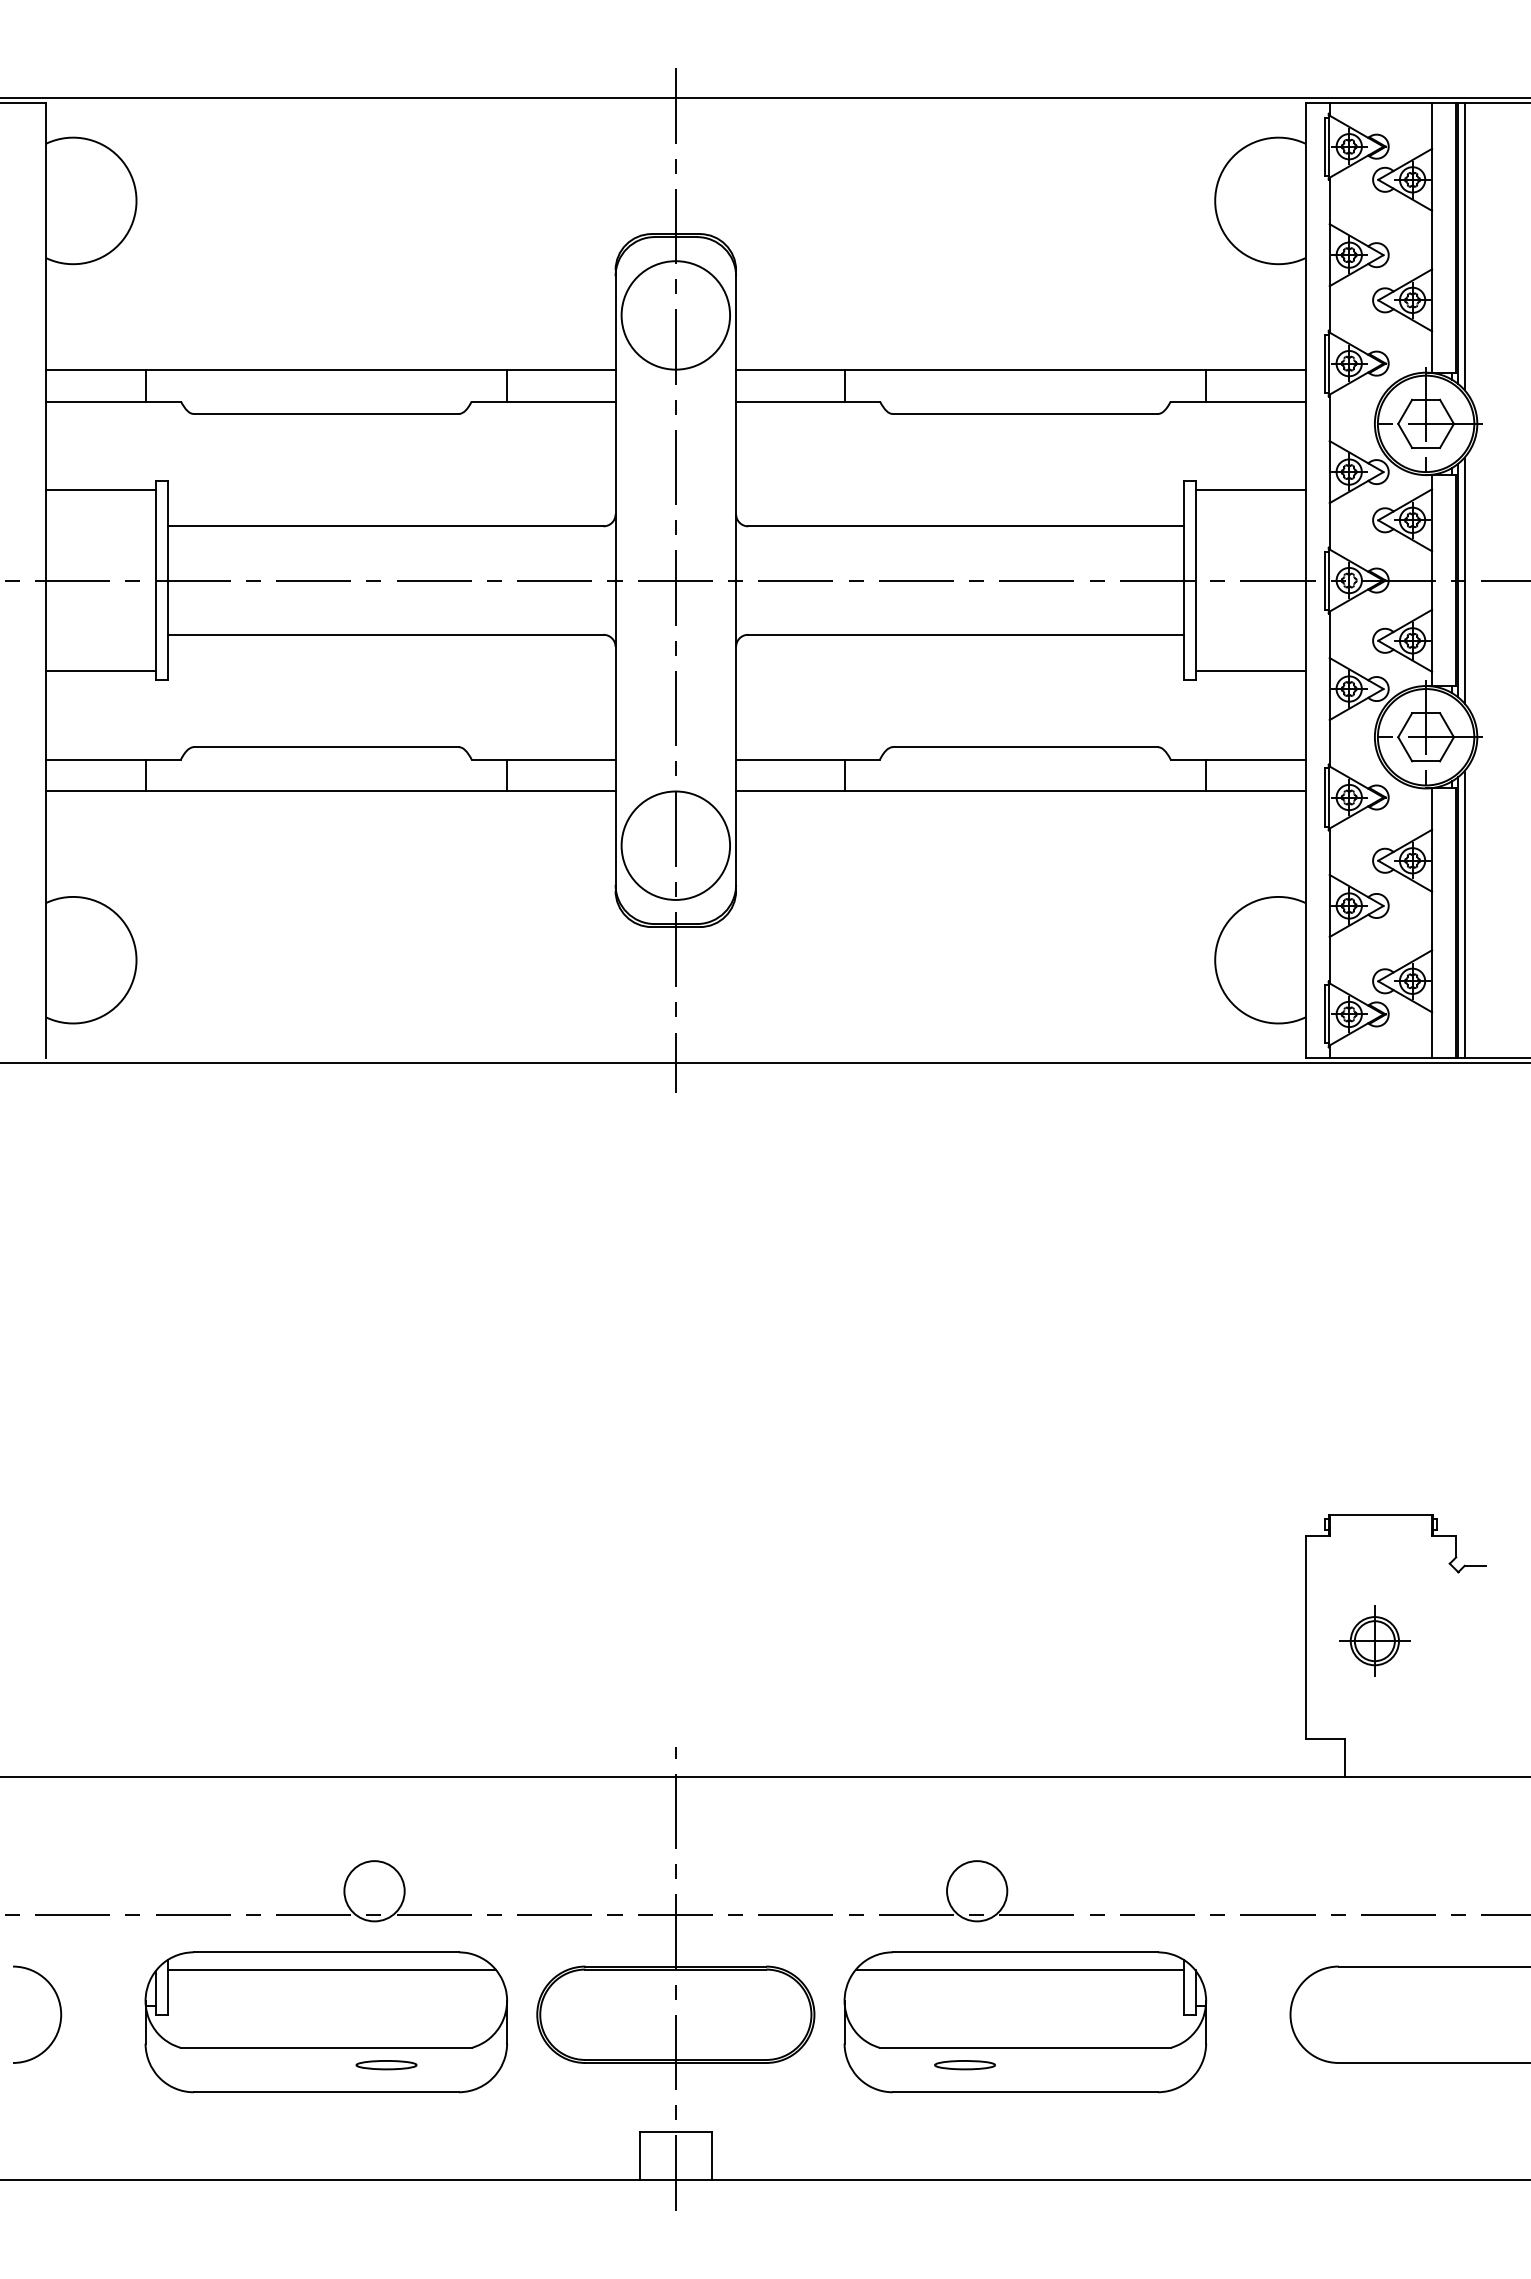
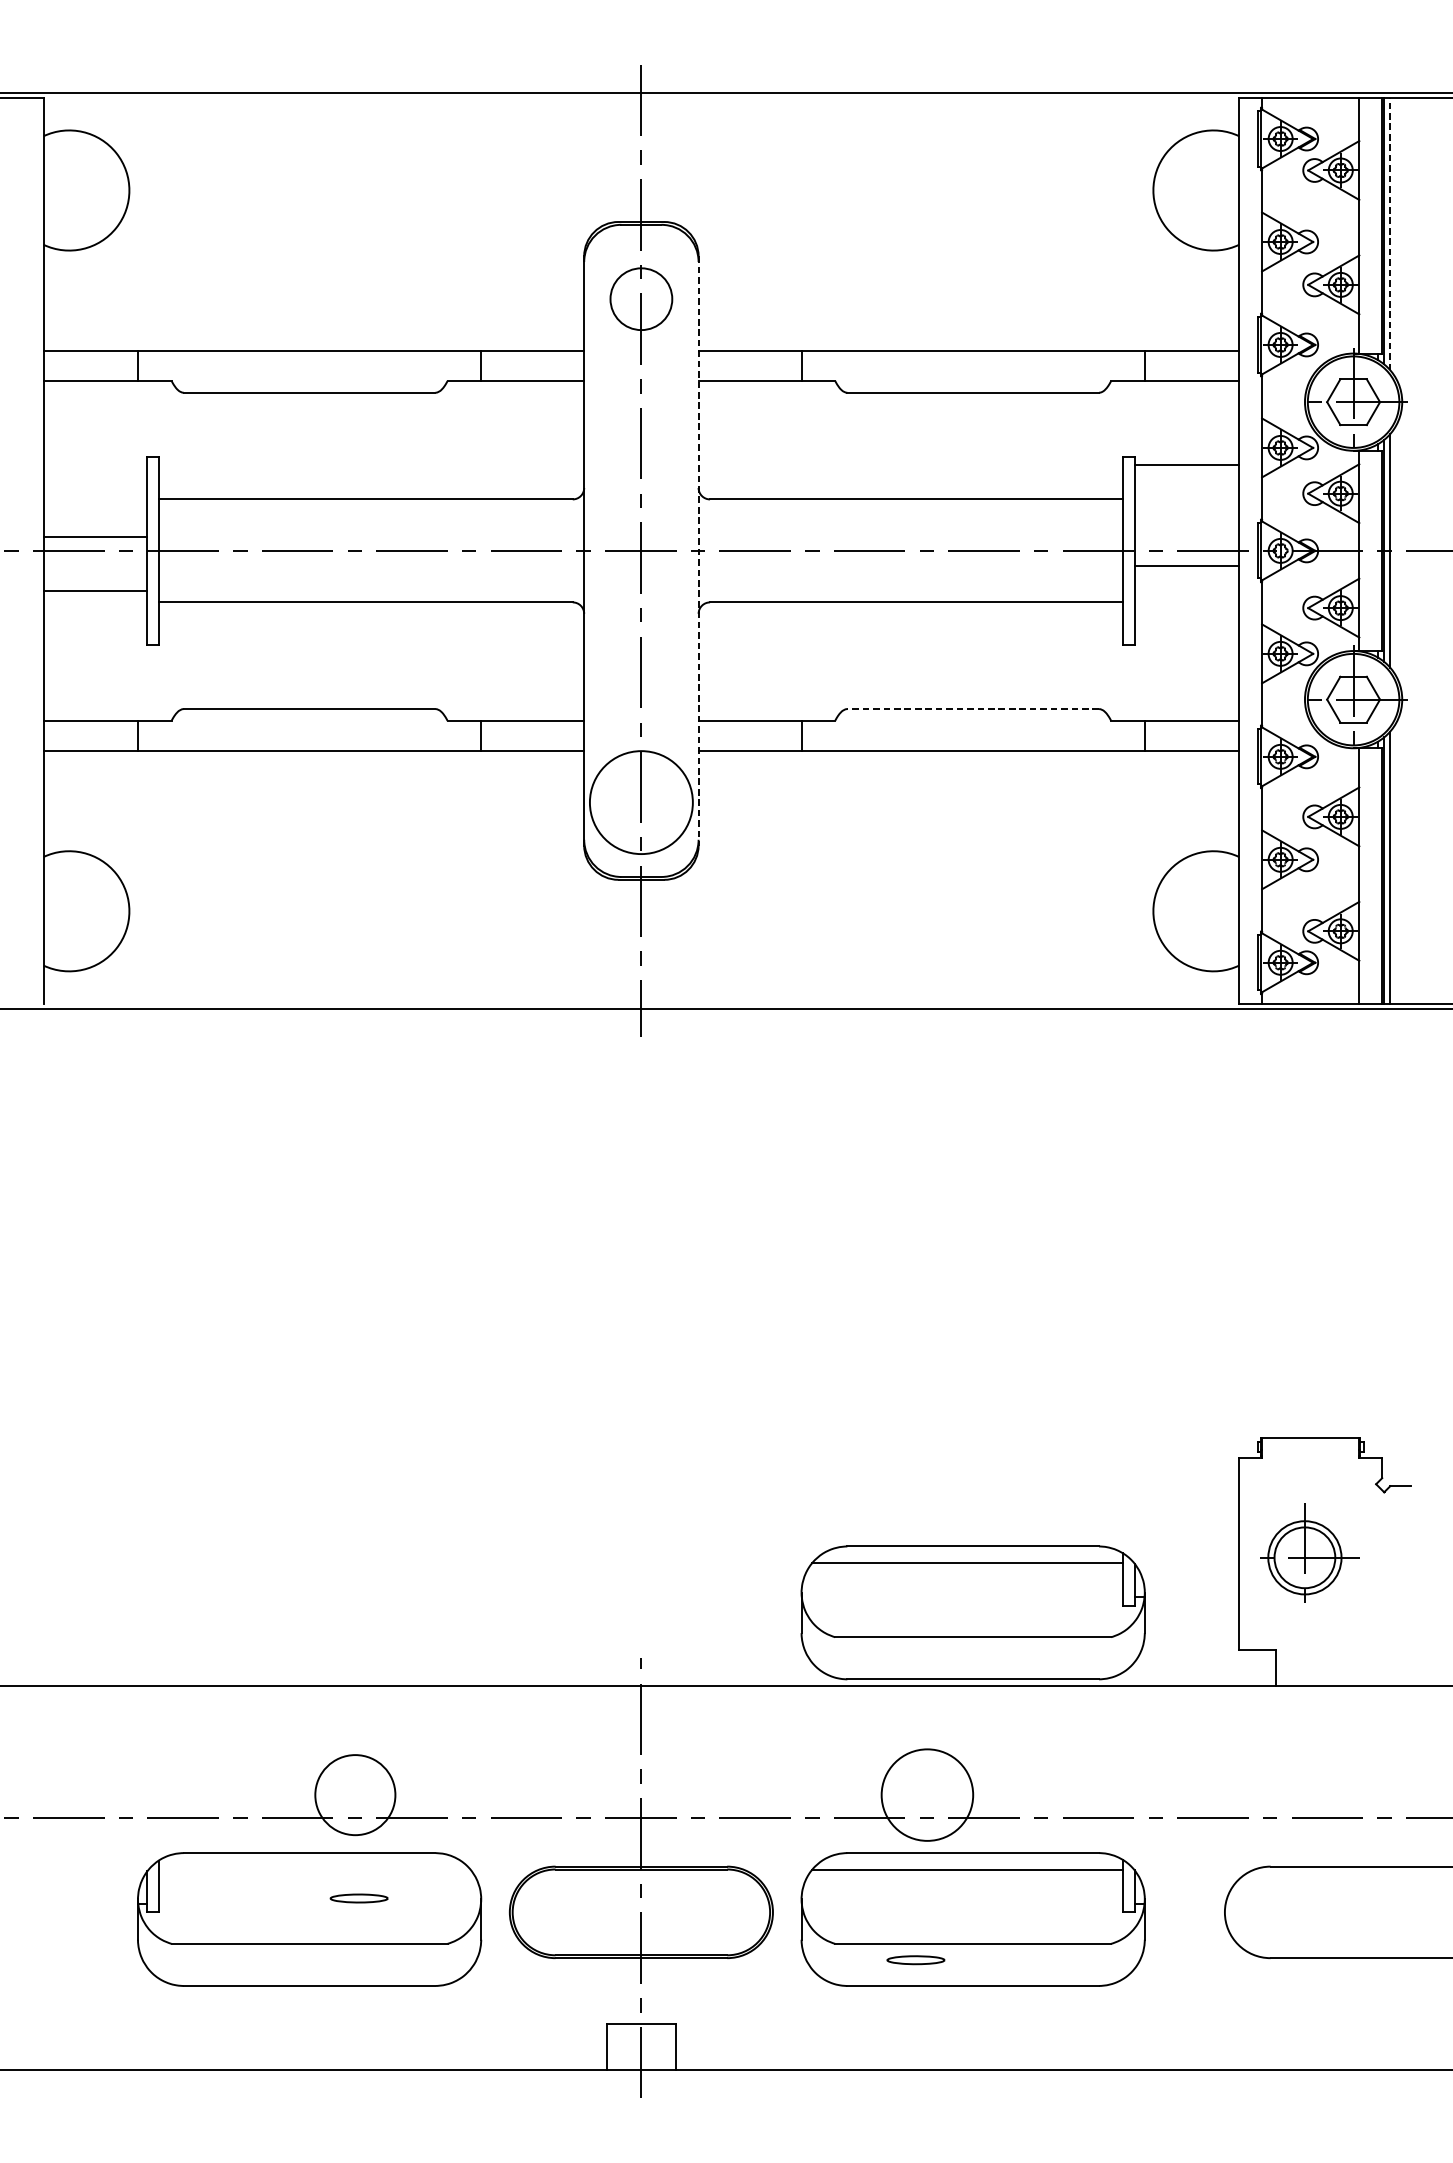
line: (1464, 246) -> (1390, 233), solid -> dashed
circle: (675, 315) -> (641, 299), size x0.6
line: (100, 490) -> (95, 537), moved
line: (736, 581) -> (698, 551), solid -> dashed
line: (100, 670) -> (95, 590), moved
line: (1250, 670) -> (1186, 565), moved
line: (1025, 747) -> (973, 709), solid -> dashed
part: (1374, 1640) -> (1304, 1557), size x1.6
part: (1025, 1699) -> (973, 1613), added
circle: (374, 1891) -> (355, 1795), size x1.4
circle: (977, 1891) -> (927, 1795), size x1.6
line: (331, 1969) -> (314, 1869), removed
arc: (59, 2008) -> (56, 1906), removed
part: (386, 2065) -> (359, 1898), moved

